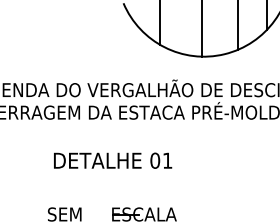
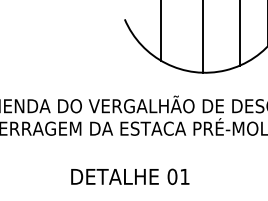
text: (113, 160) -> (130, 176), moved

